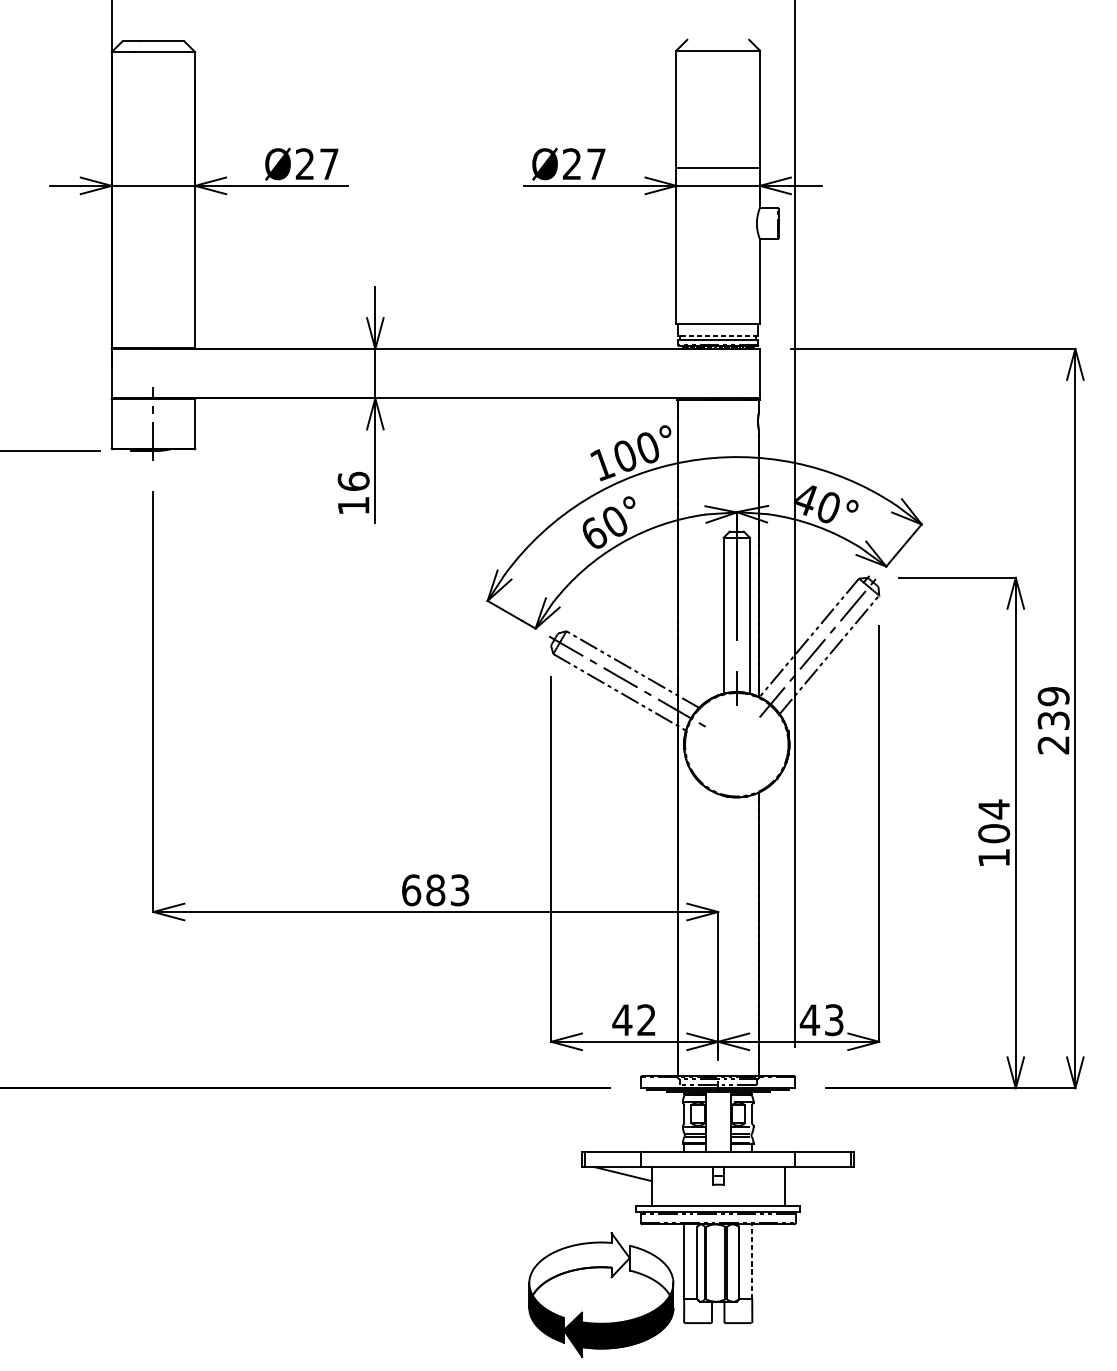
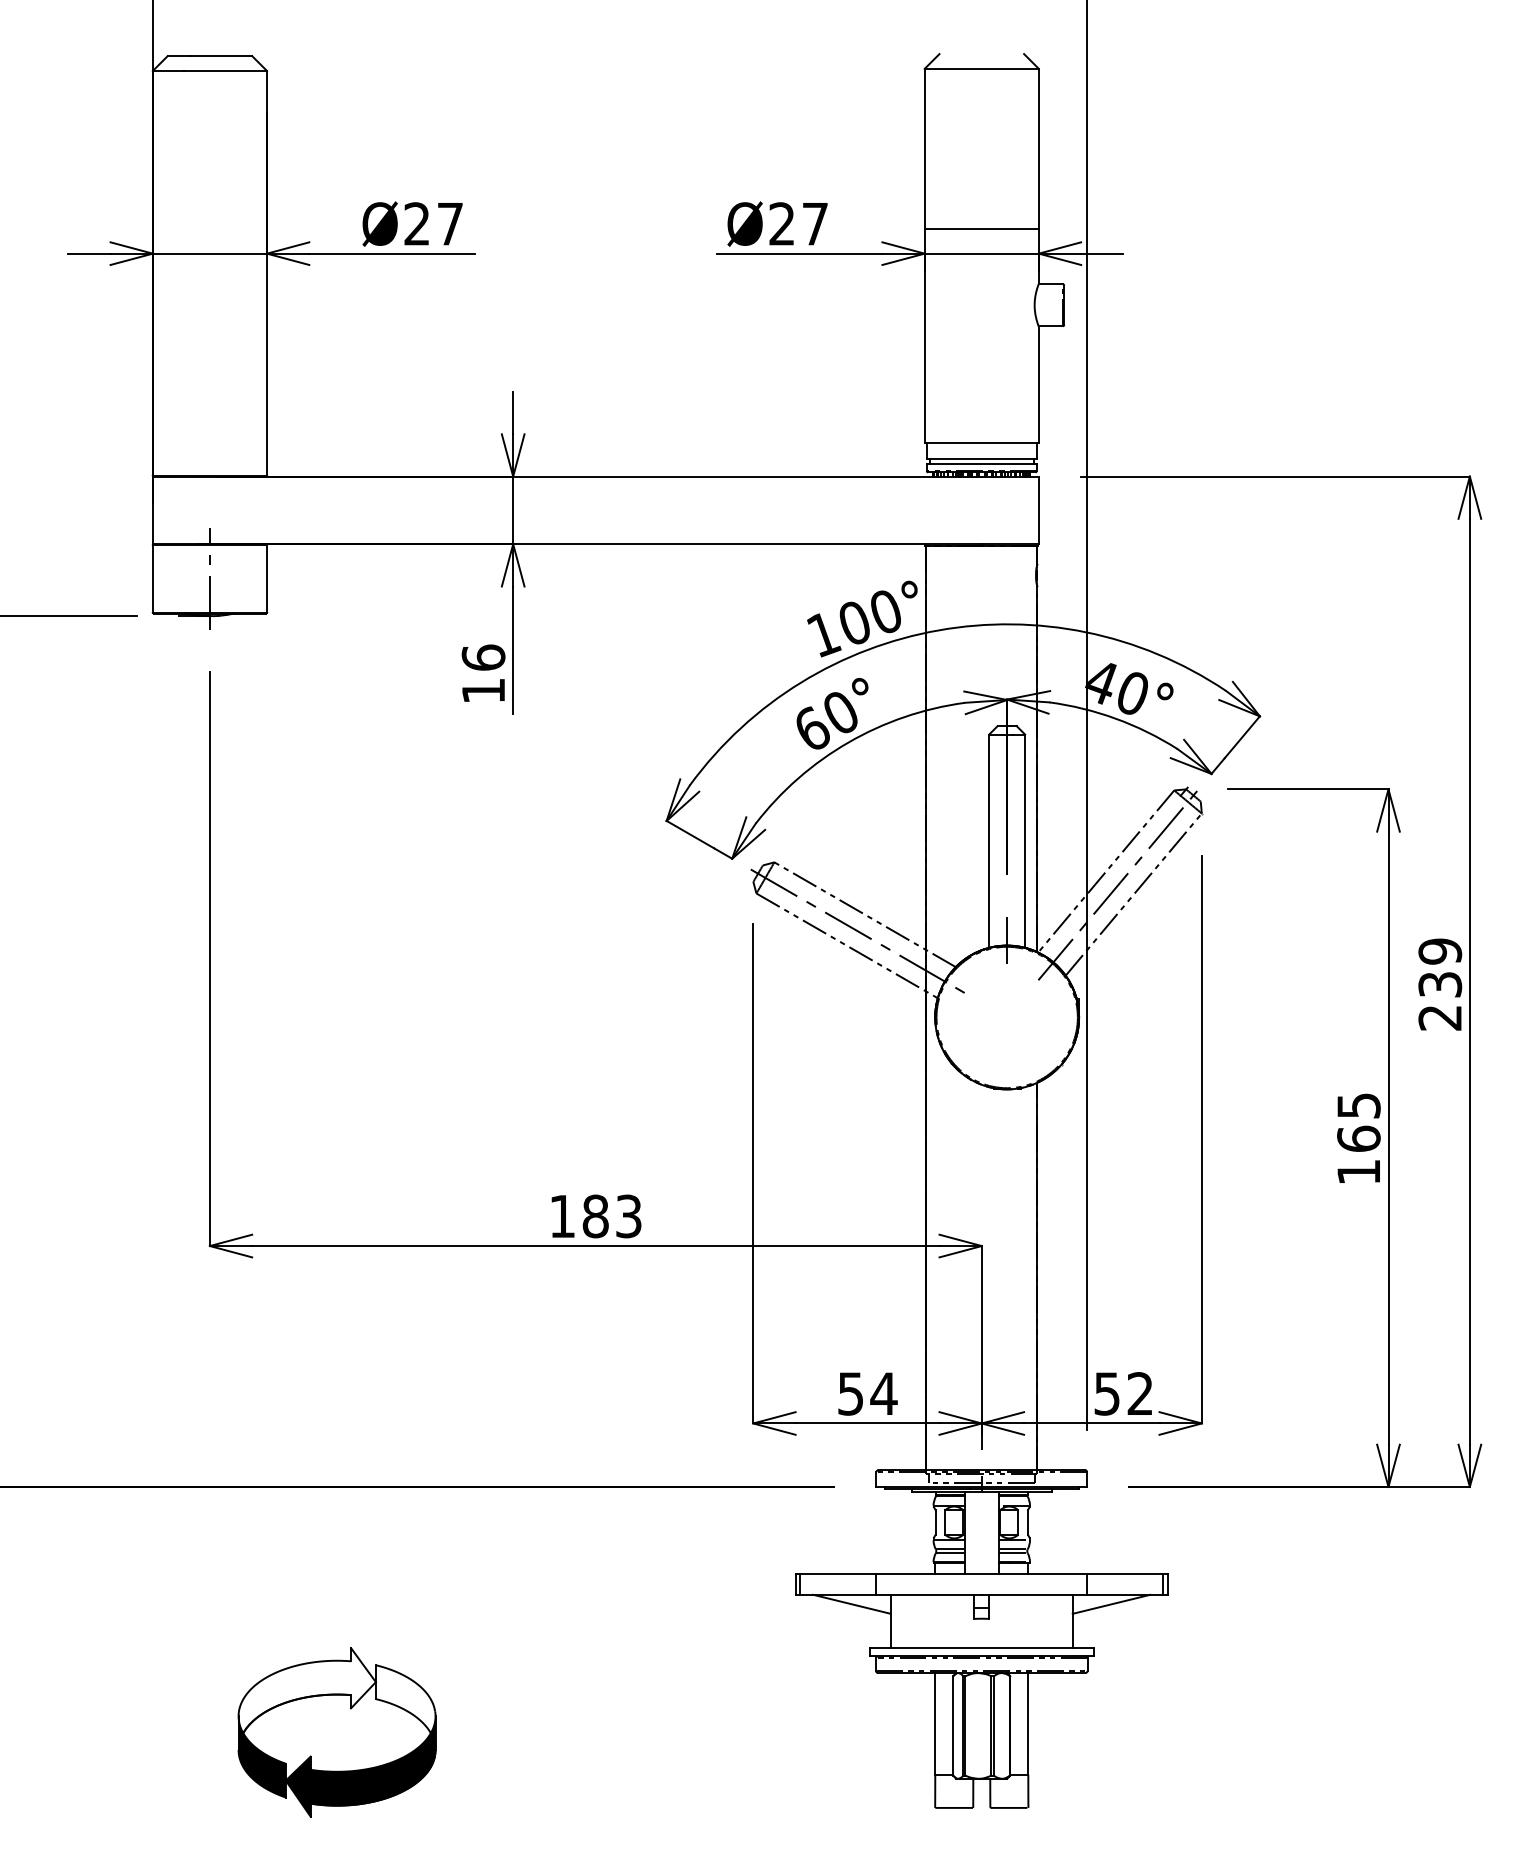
line: (718, 335) -> (981, 458), dashed -> solid
text: (993, 821) -> (1358, 1122), 104 -> 165
text: (411, 890) -> (562, 1216), 683 -> 183
text: (634, 1019) -> (867, 1393), 42 -> 54
text: (821, 1019) -> (1122, 1393), 43 -> 52
line: (813, 1173) -> (1111, 1603), added
line: (752, 1261) -> (1028, 1723), dashed -> solid
part: (600, 1295) -> (336, 1732), moved

